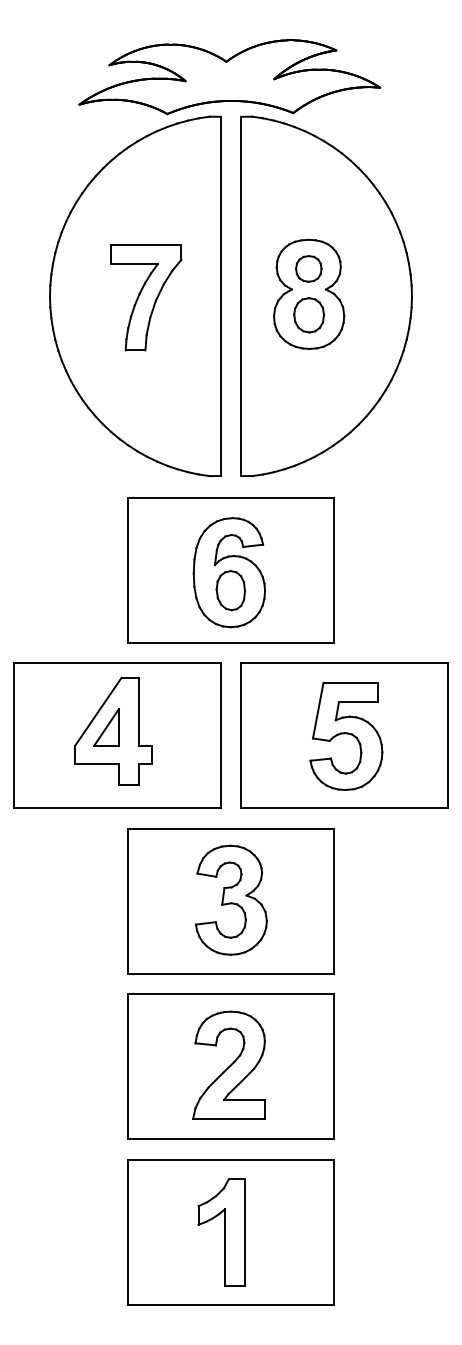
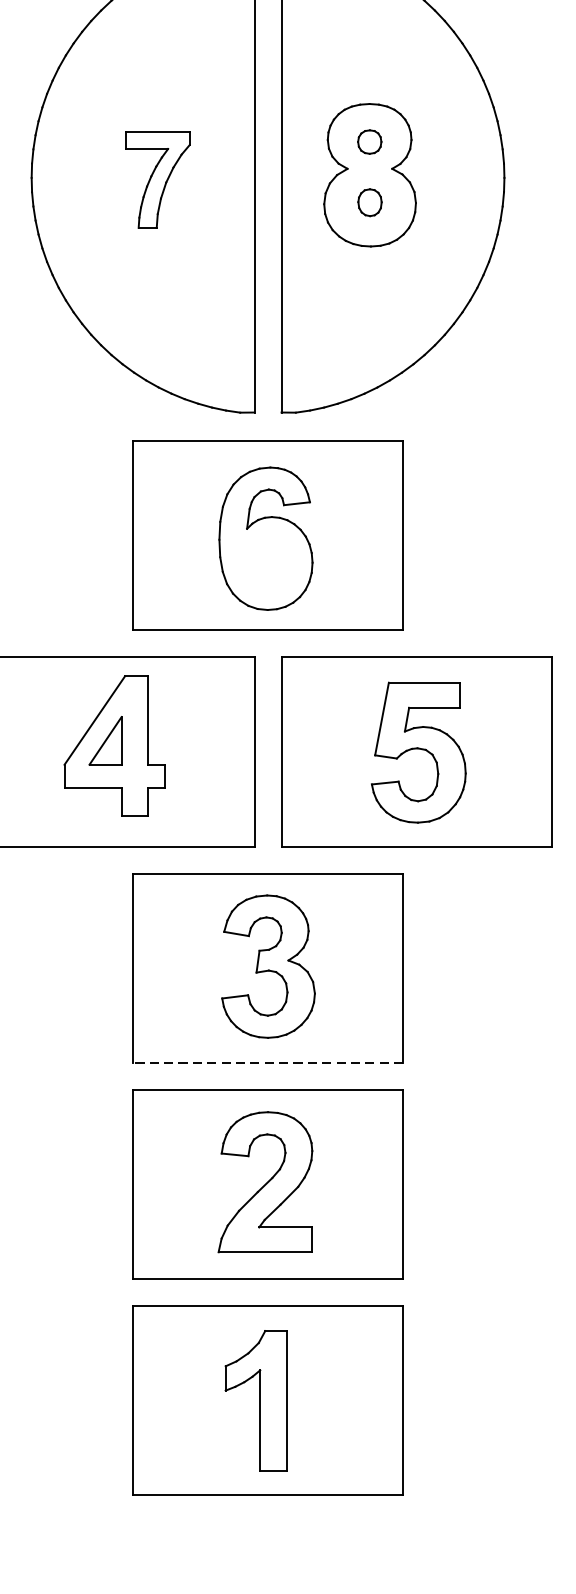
part: (308, 268) -> (369, 141), size x0.7
part: (146, 297) -> (157, 179), size x0.7
part: (308, 315) -> (369, 202), size x0.6
part: (230, 590) -> (267, 562), removed
line: (230, 973) -> (267, 1062), solid -> dashed

